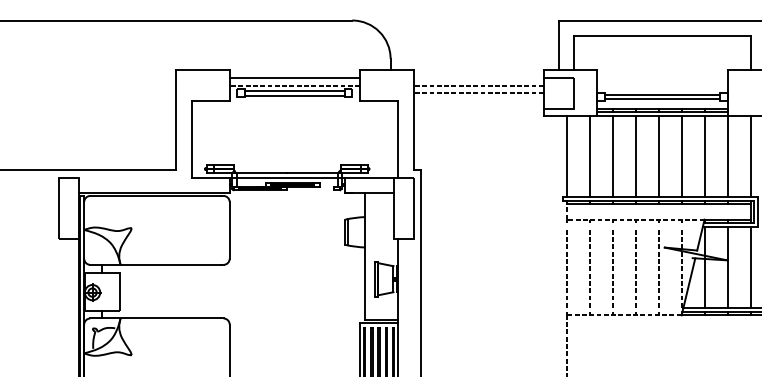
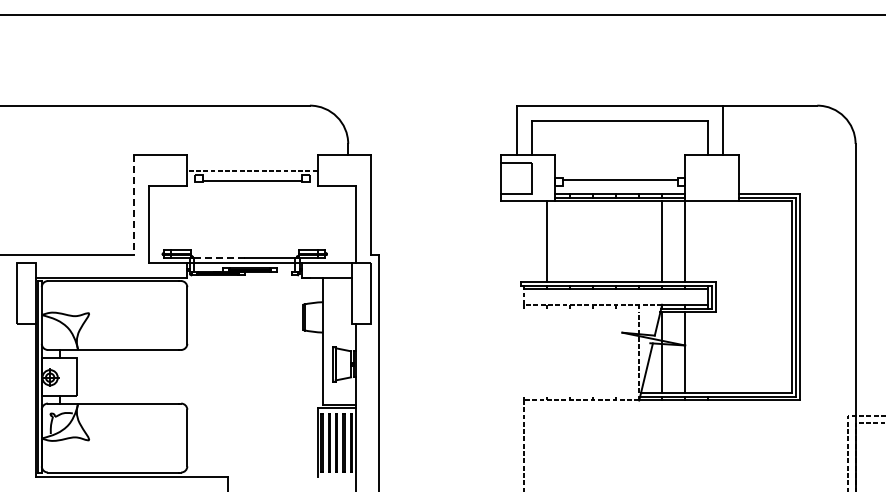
line: (294, 78) -> (252, 163), removed
line: (478, 85) -> (436, 170), removed
line: (294, 91) -> (252, 176), removed
line: (478, 93) -> (436, 178), removed
line: (661, 99) -> (619, 184), removed
line: (175, 120) -> (133, 205), solid -> dashed
line: (566, 156) -> (524, 241), removed
line: (612, 156) -> (570, 241), removed
line: (635, 156) -> (593, 241), removed
line: (658, 156) -> (616, 241), removed
line: (681, 156) -> (639, 241), removed
line: (750, 156) -> (708, 241), removed
line: (262, 173) -> (220, 258), solid -> dashed
line: (566, 267) -> (524, 352), removed
line: (589, 267) -> (547, 352), removed
line: (612, 267) -> (570, 352), removed
line: (635, 267) -> (593, 352), removed
line: (658, 267) -> (616, 352), removed
line: (750, 267) -> (708, 352), removed

